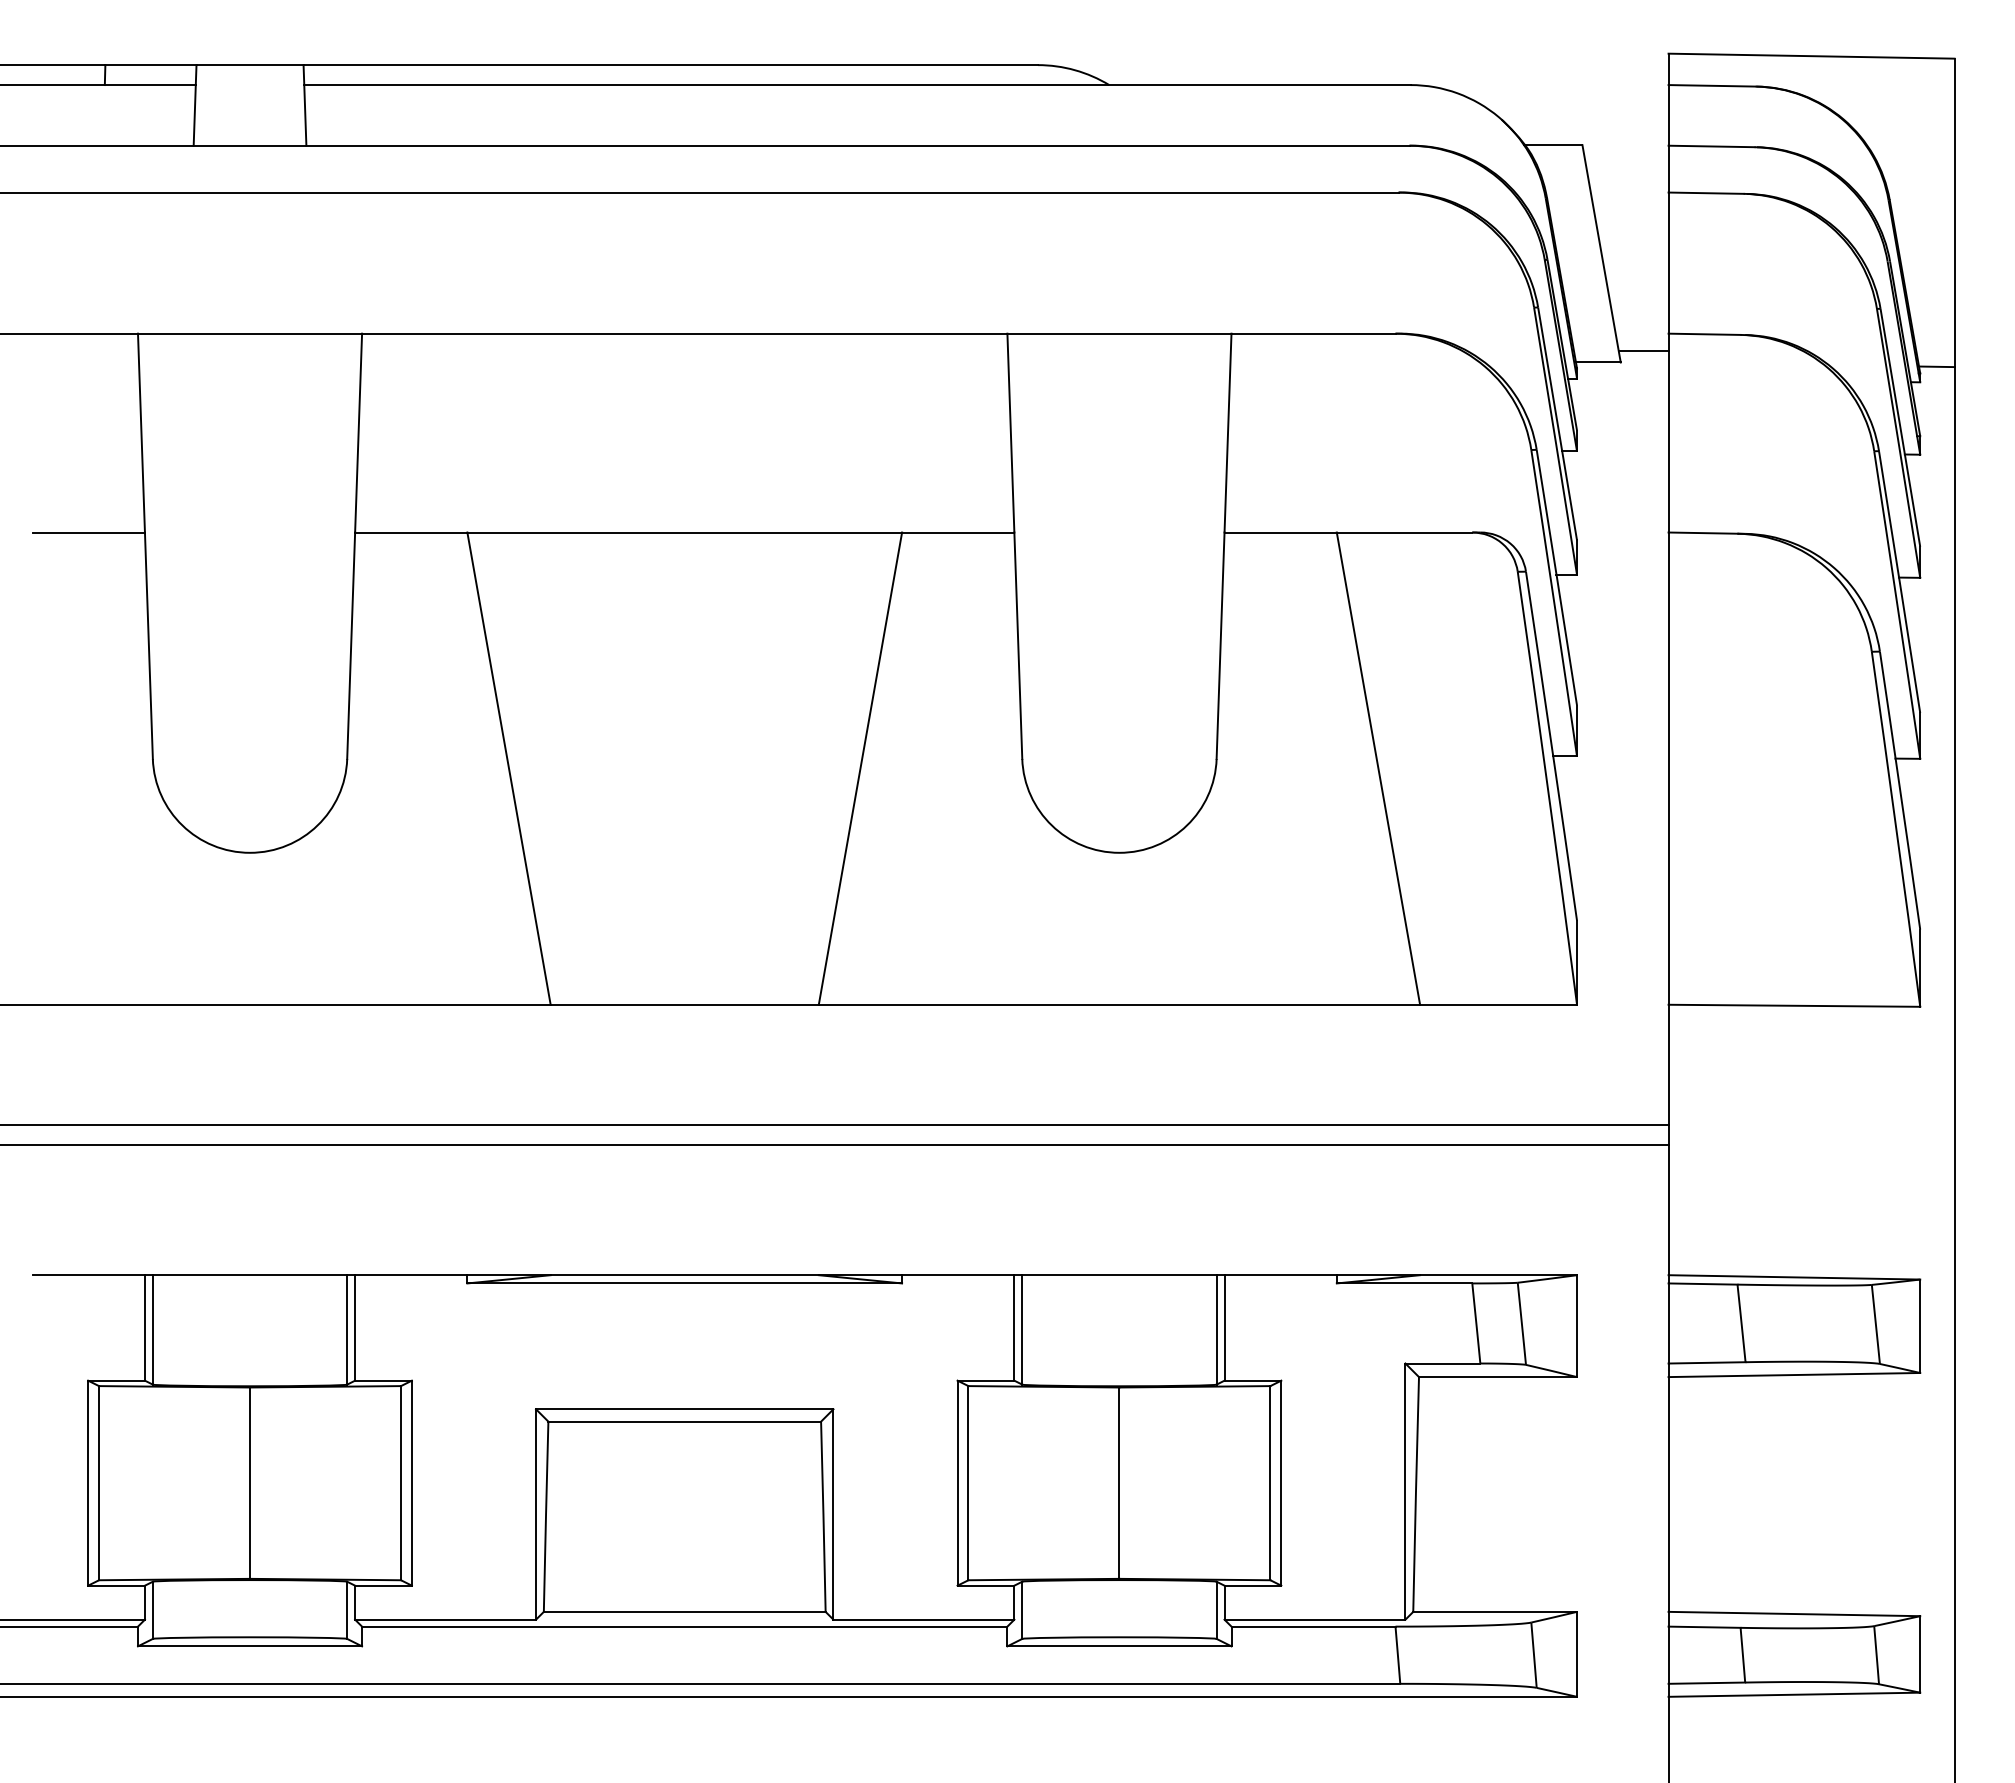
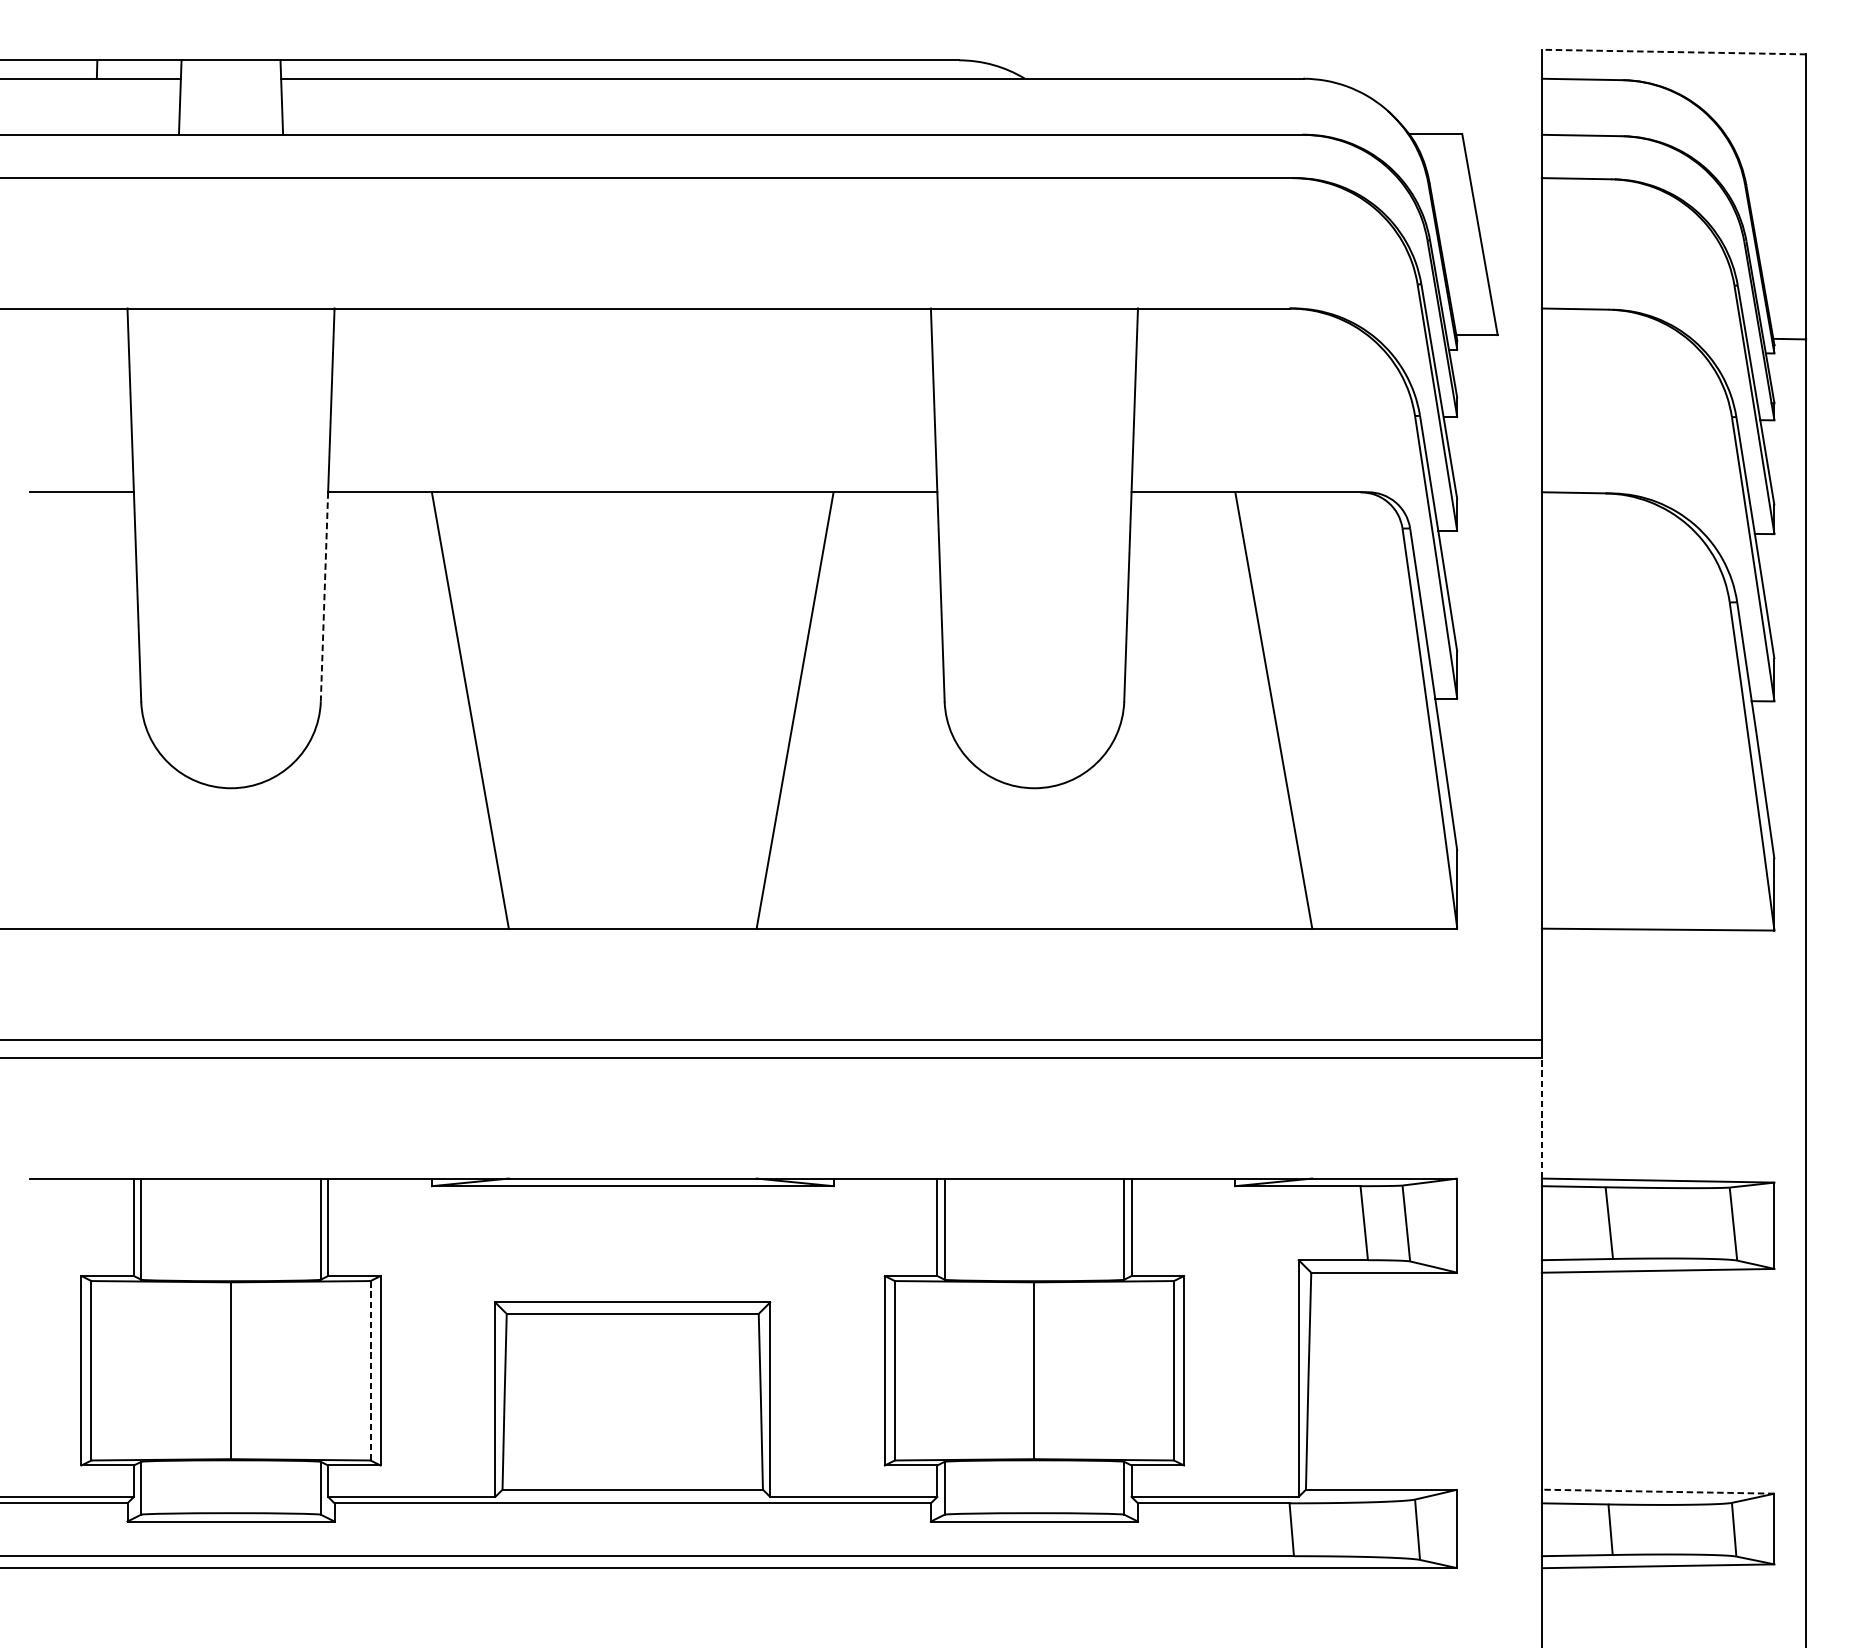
line: (1811, 56) -> (1673, 52), solid -> dashed
line: (1643, 351) -> (1518, 324), removed
line: (351, 646) -> (324, 597), solid -> dashed
line: (1668, 1209) -> (1541, 1117), solid -> dashed
line: (401, 1482) -> (370, 1370), solid -> dashed
line: (1794, 1614) -> (1658, 1492), solid -> dashed

